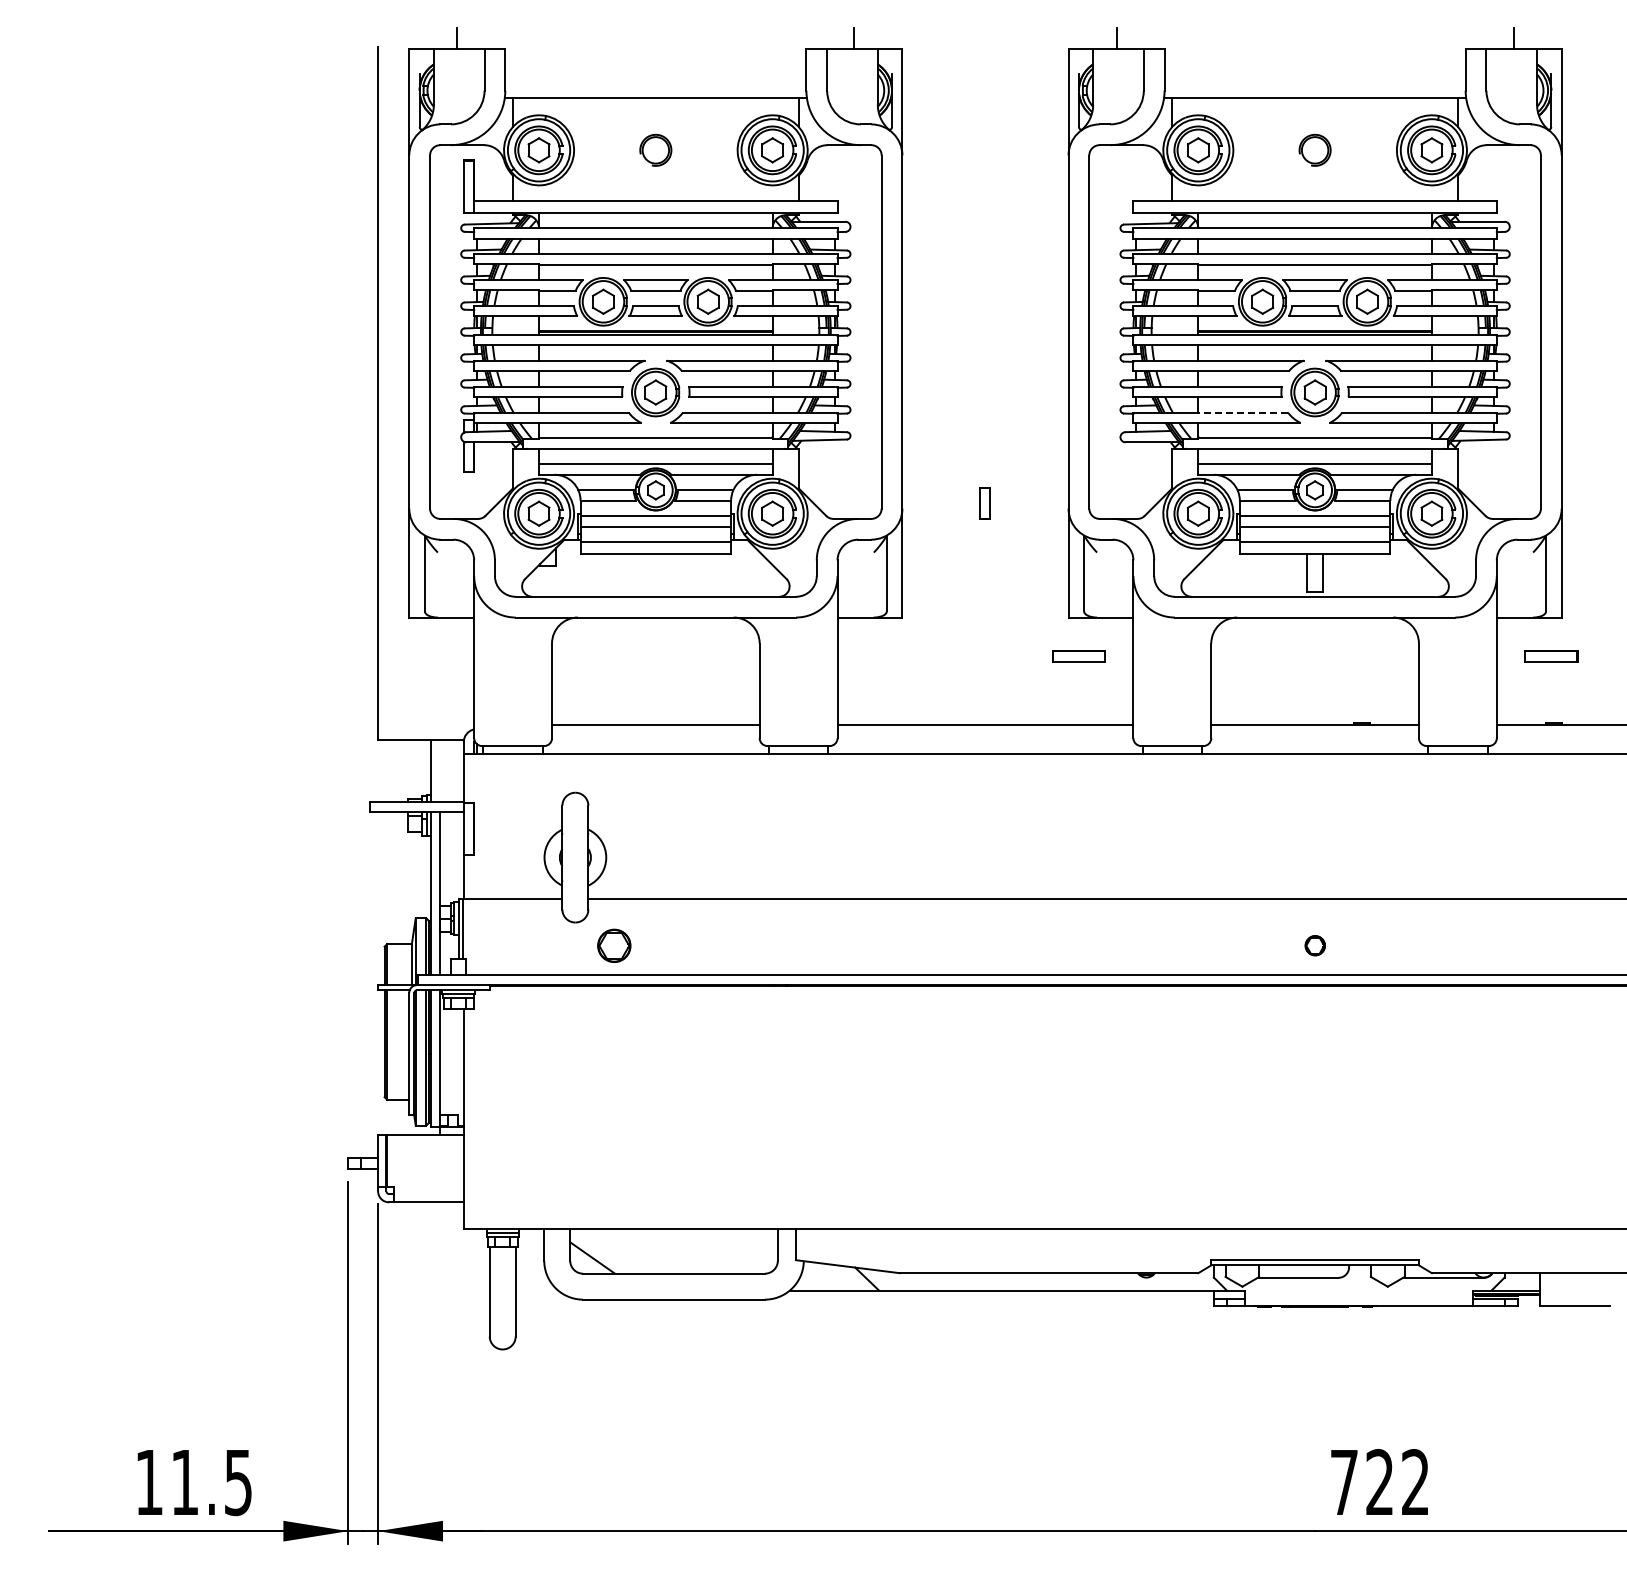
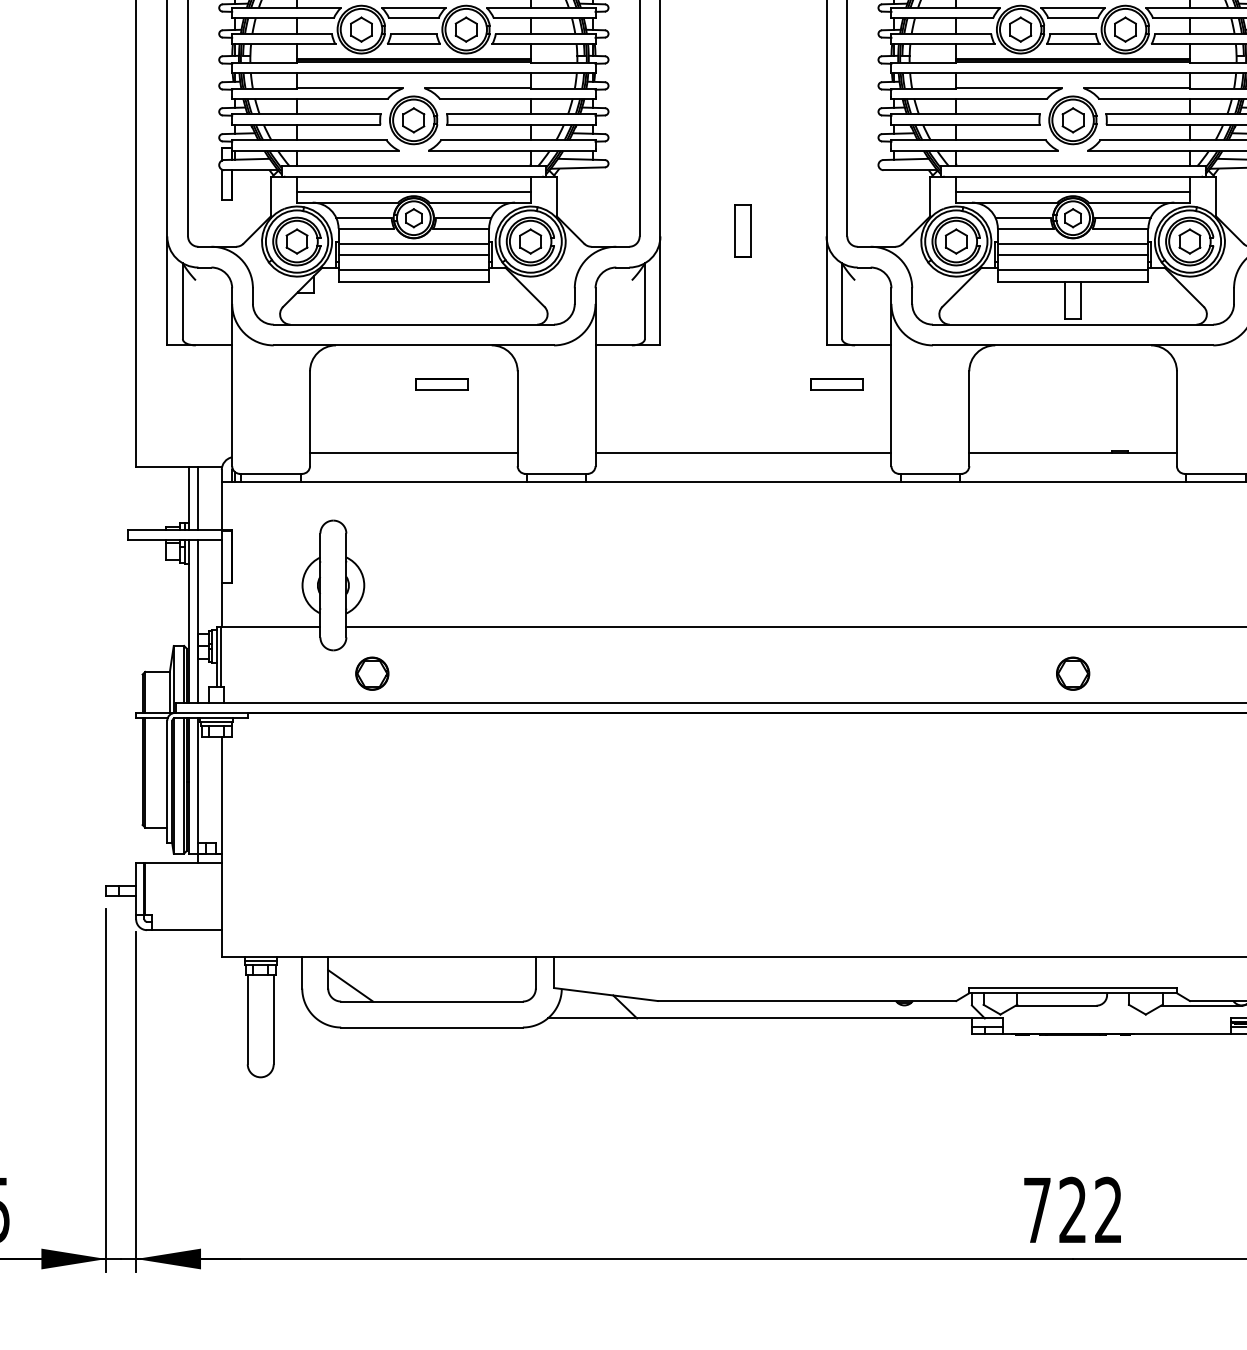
line: (1243, 412) -> (1001, 140), dashed -> solid
part: (984, 503) -> (742, 231), size x1.67
part: (683, 656) -> (441, 384), added
line: (439, 770) -> (197, 498), added
part: (1315, 945) -> (1073, 673), size x1.67
text: (1379, 1481) -> (1072, 1209), moved

